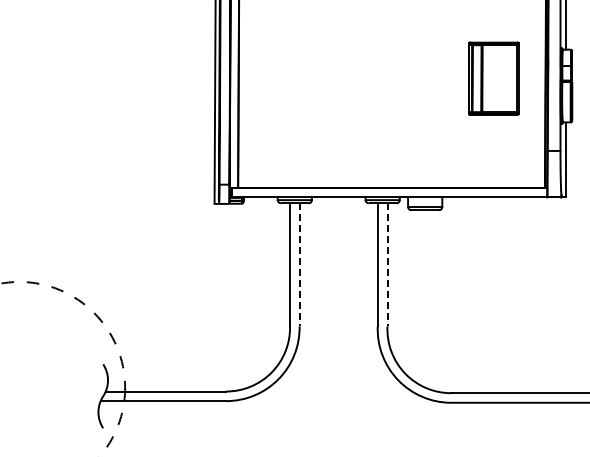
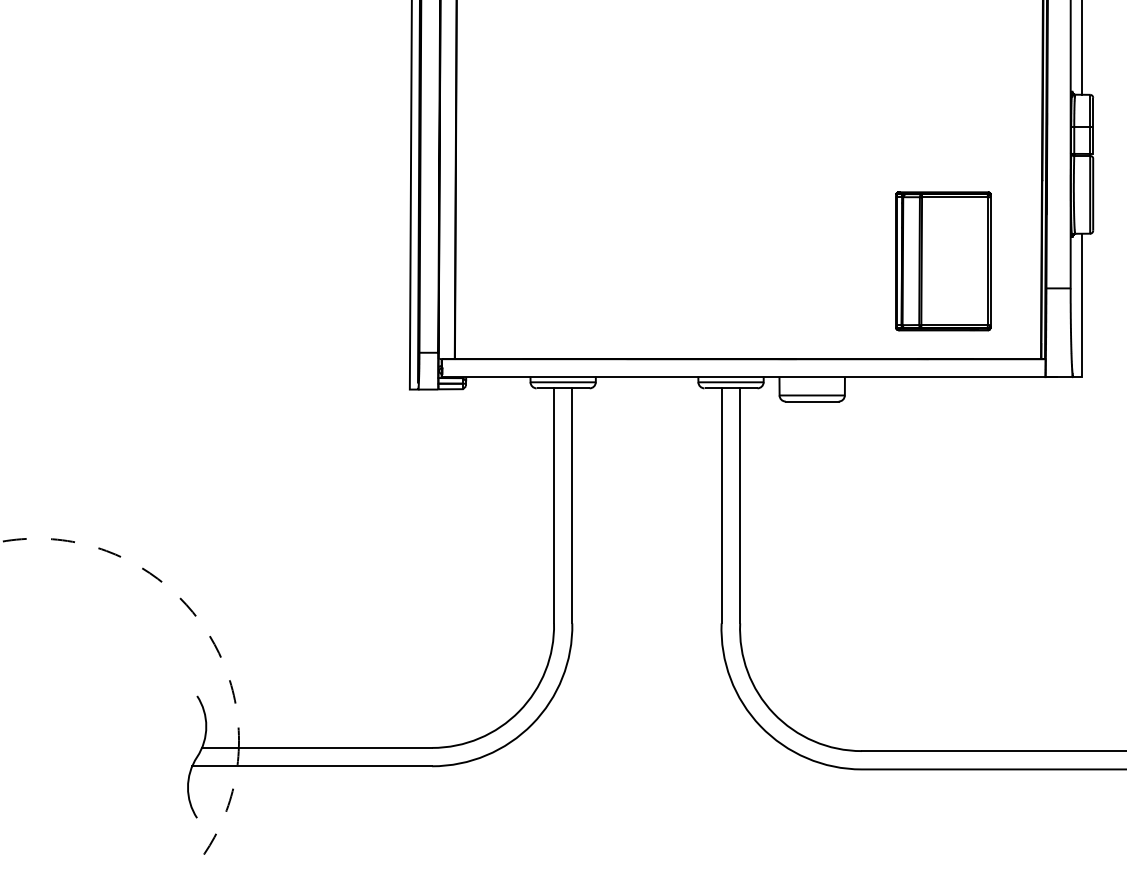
part: (493, 78) -> (942, 260), moved
line: (299, 264) -> (572, 505), dashed -> solid
line: (387, 264) -> (740, 505), dashed -> solid

